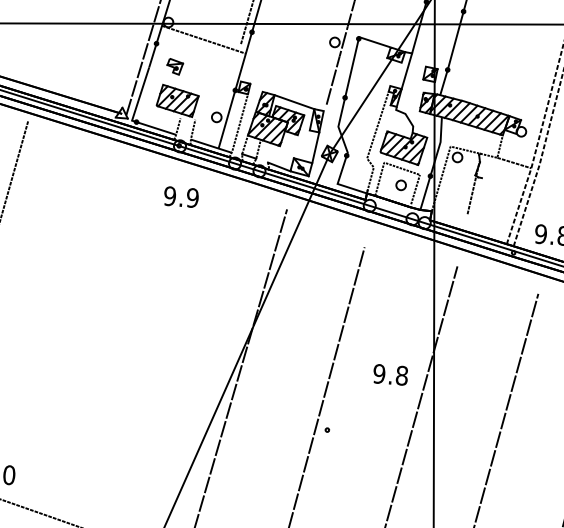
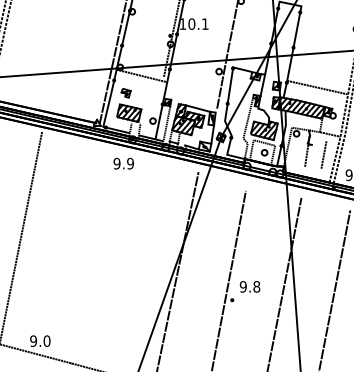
line: (498, 81) -> (317, 87), added
line: (500, 195) -> (323, 154), added
text: (180, 196) -> (123, 163), moved
text: (389, 374) -> (249, 286), moved

